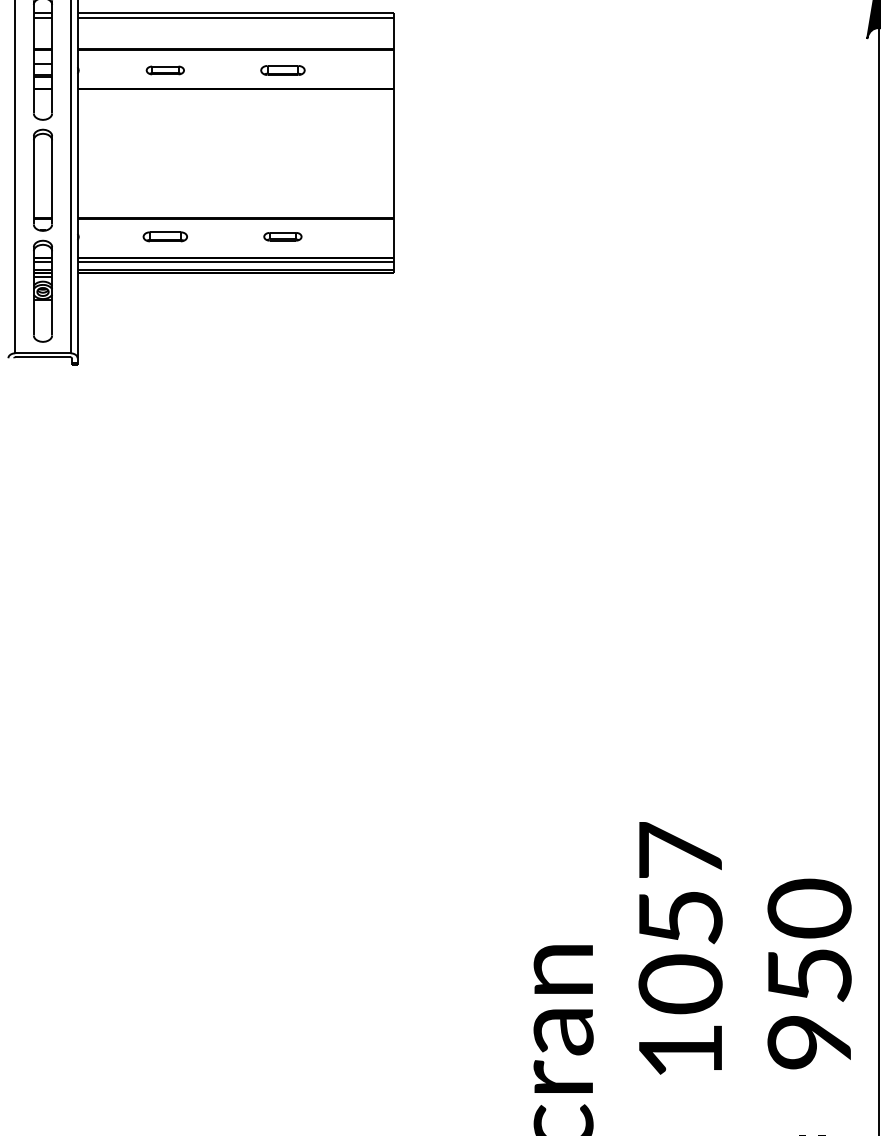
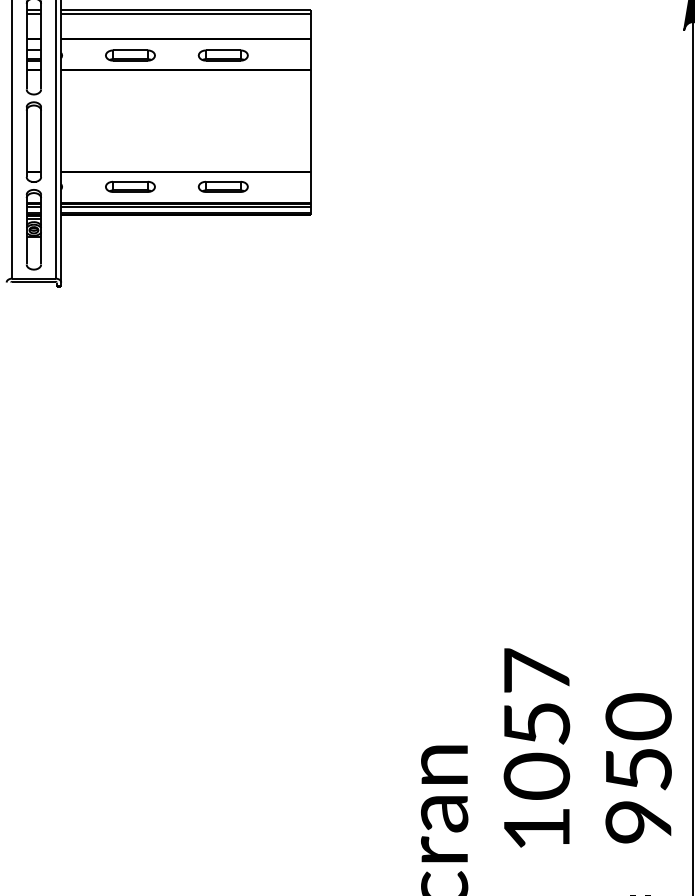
part: (165, 70) -> (130, 55), size x1.67
part: (282, 70) -> (222, 55), size x1.43
part: (165, 236) -> (130, 186), size x1.43
part: (282, 236) -> (222, 186), size x1.67

